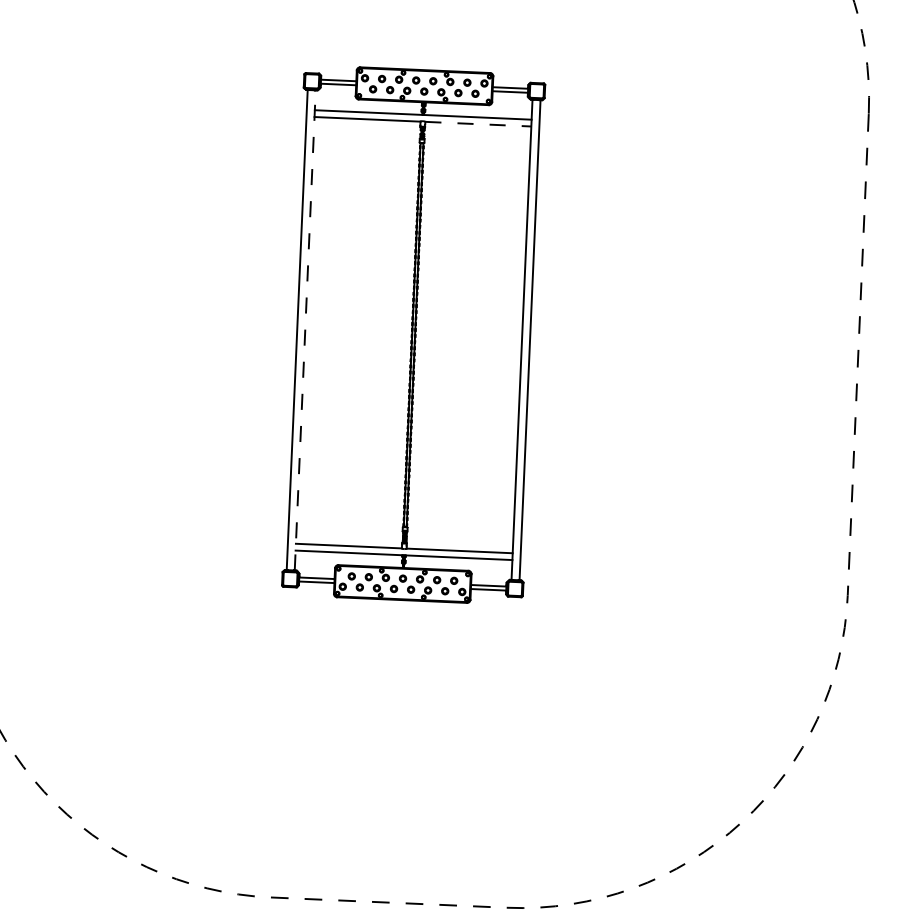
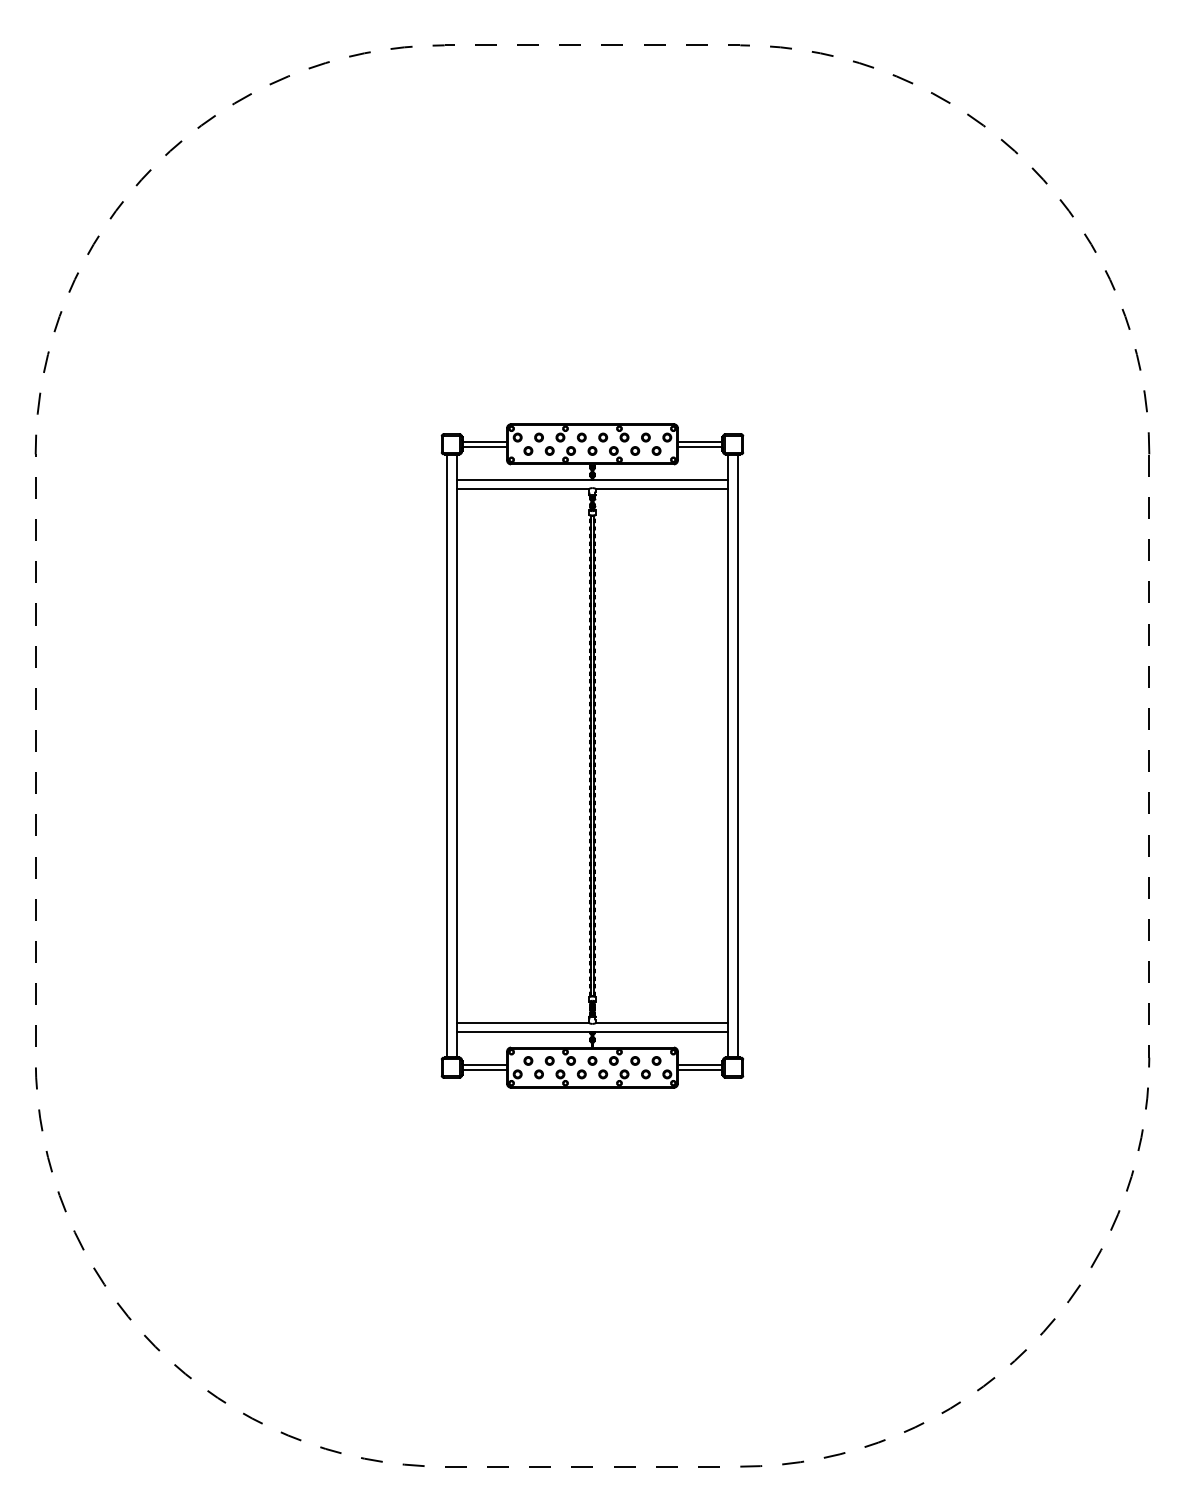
line: (478, 123) -> (662, 488), dashed -> solid
line: (305, 330) -> (456, 756), dashed -> solid

